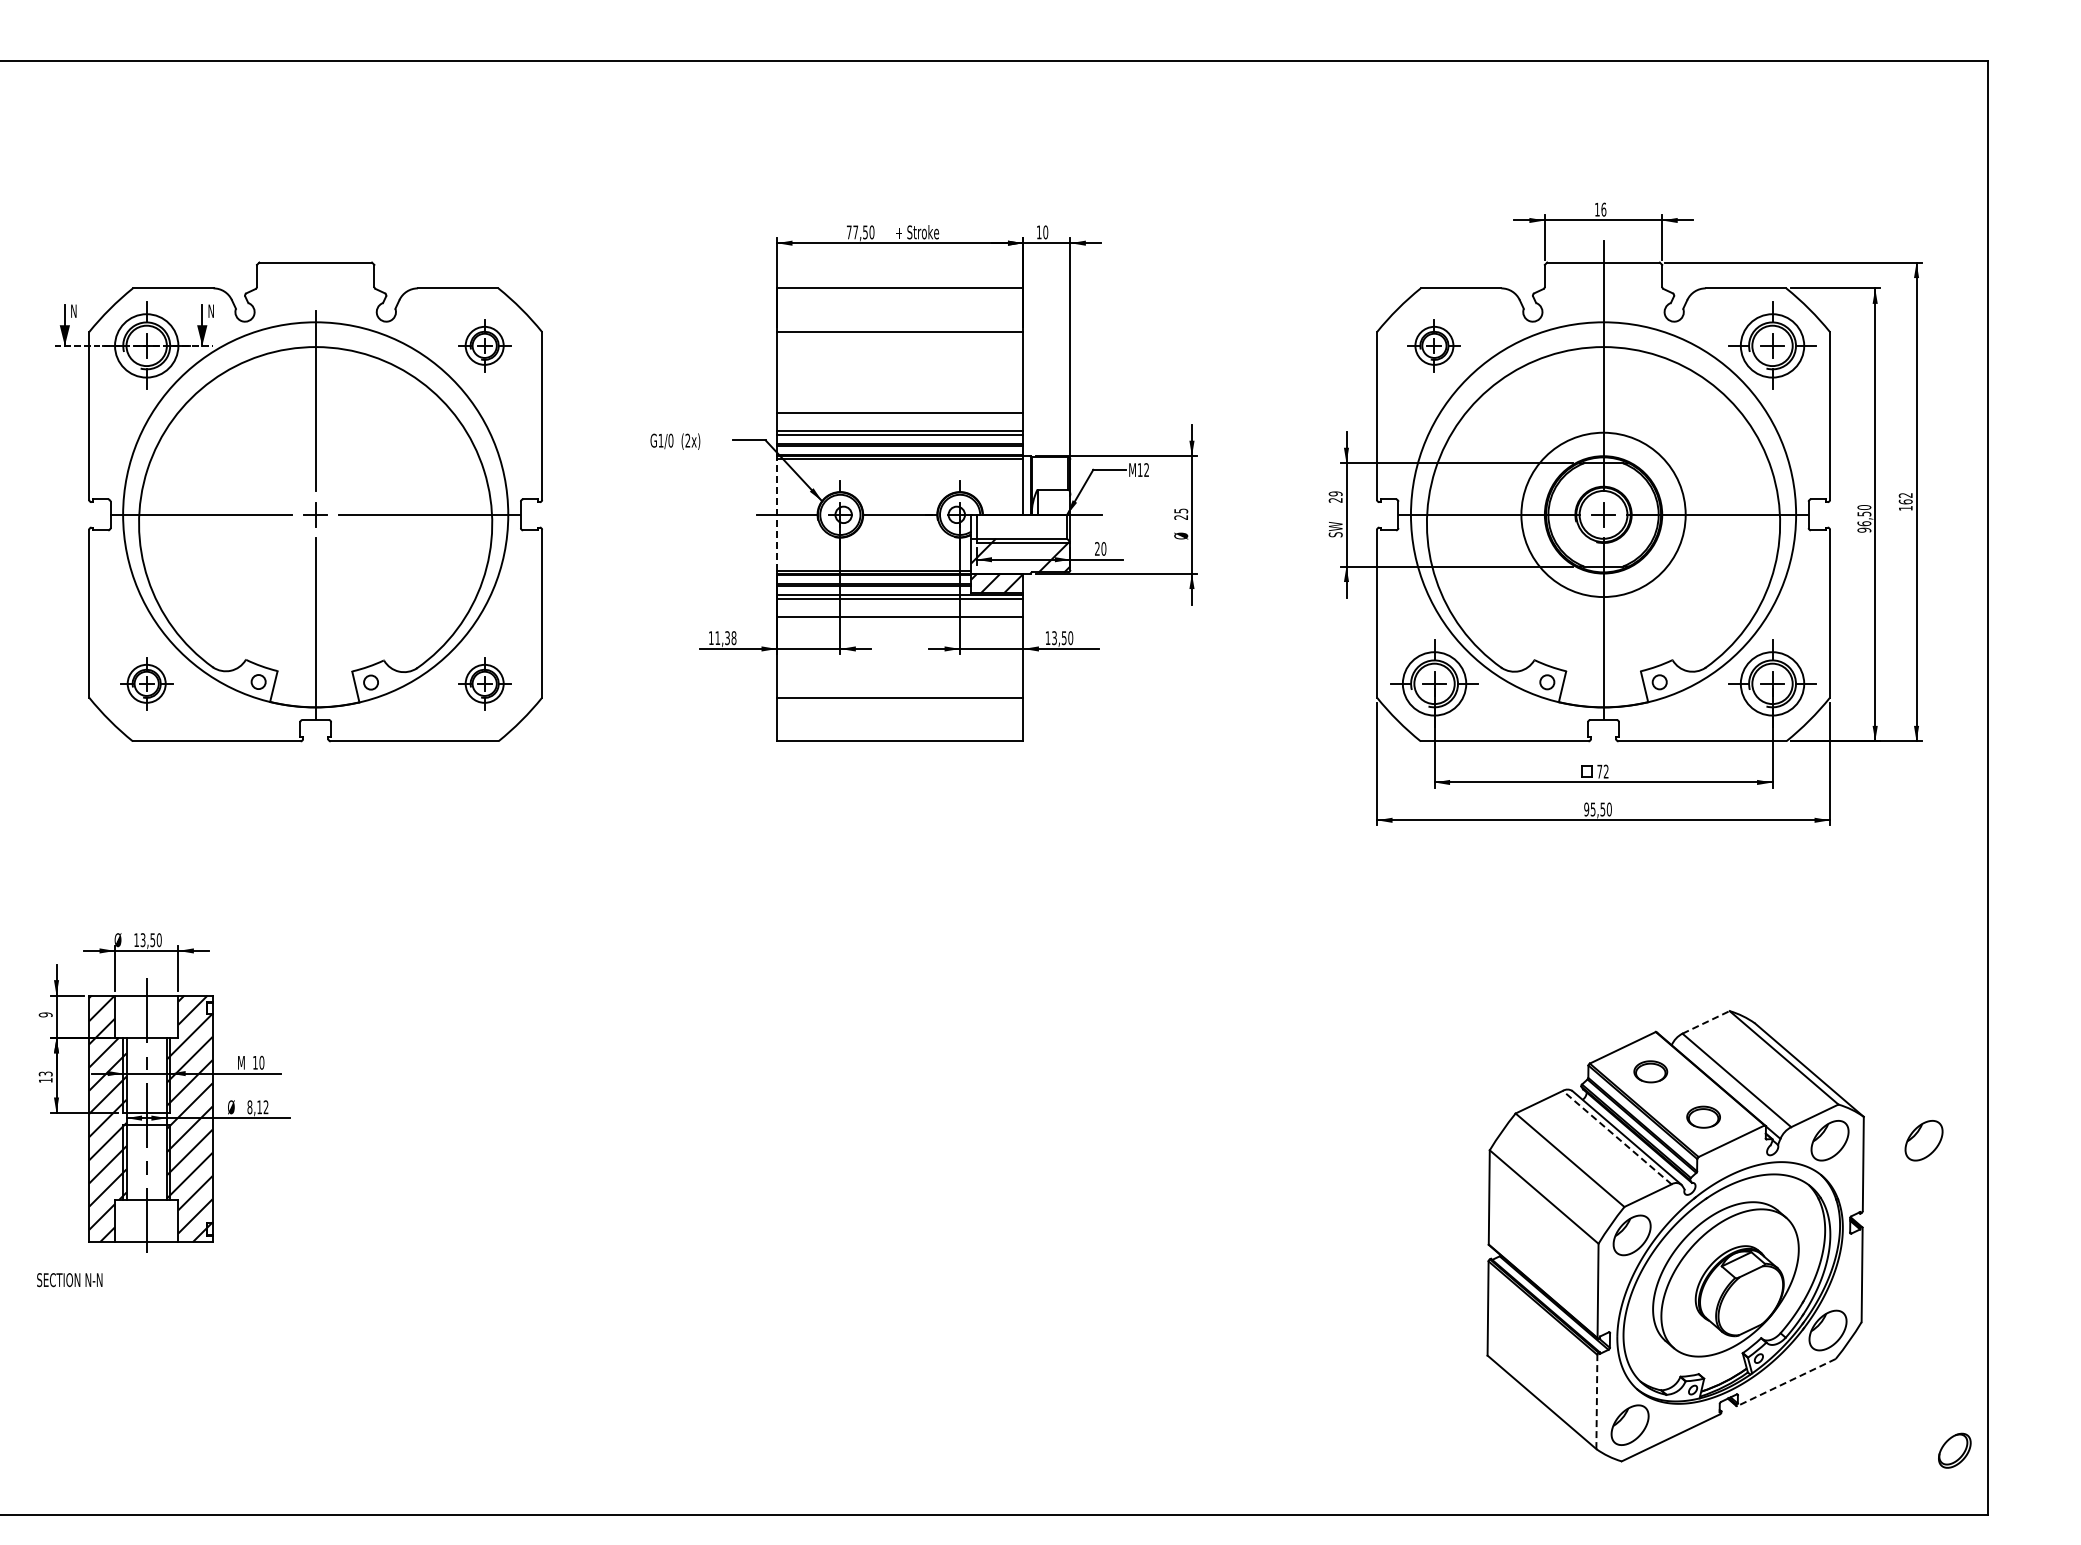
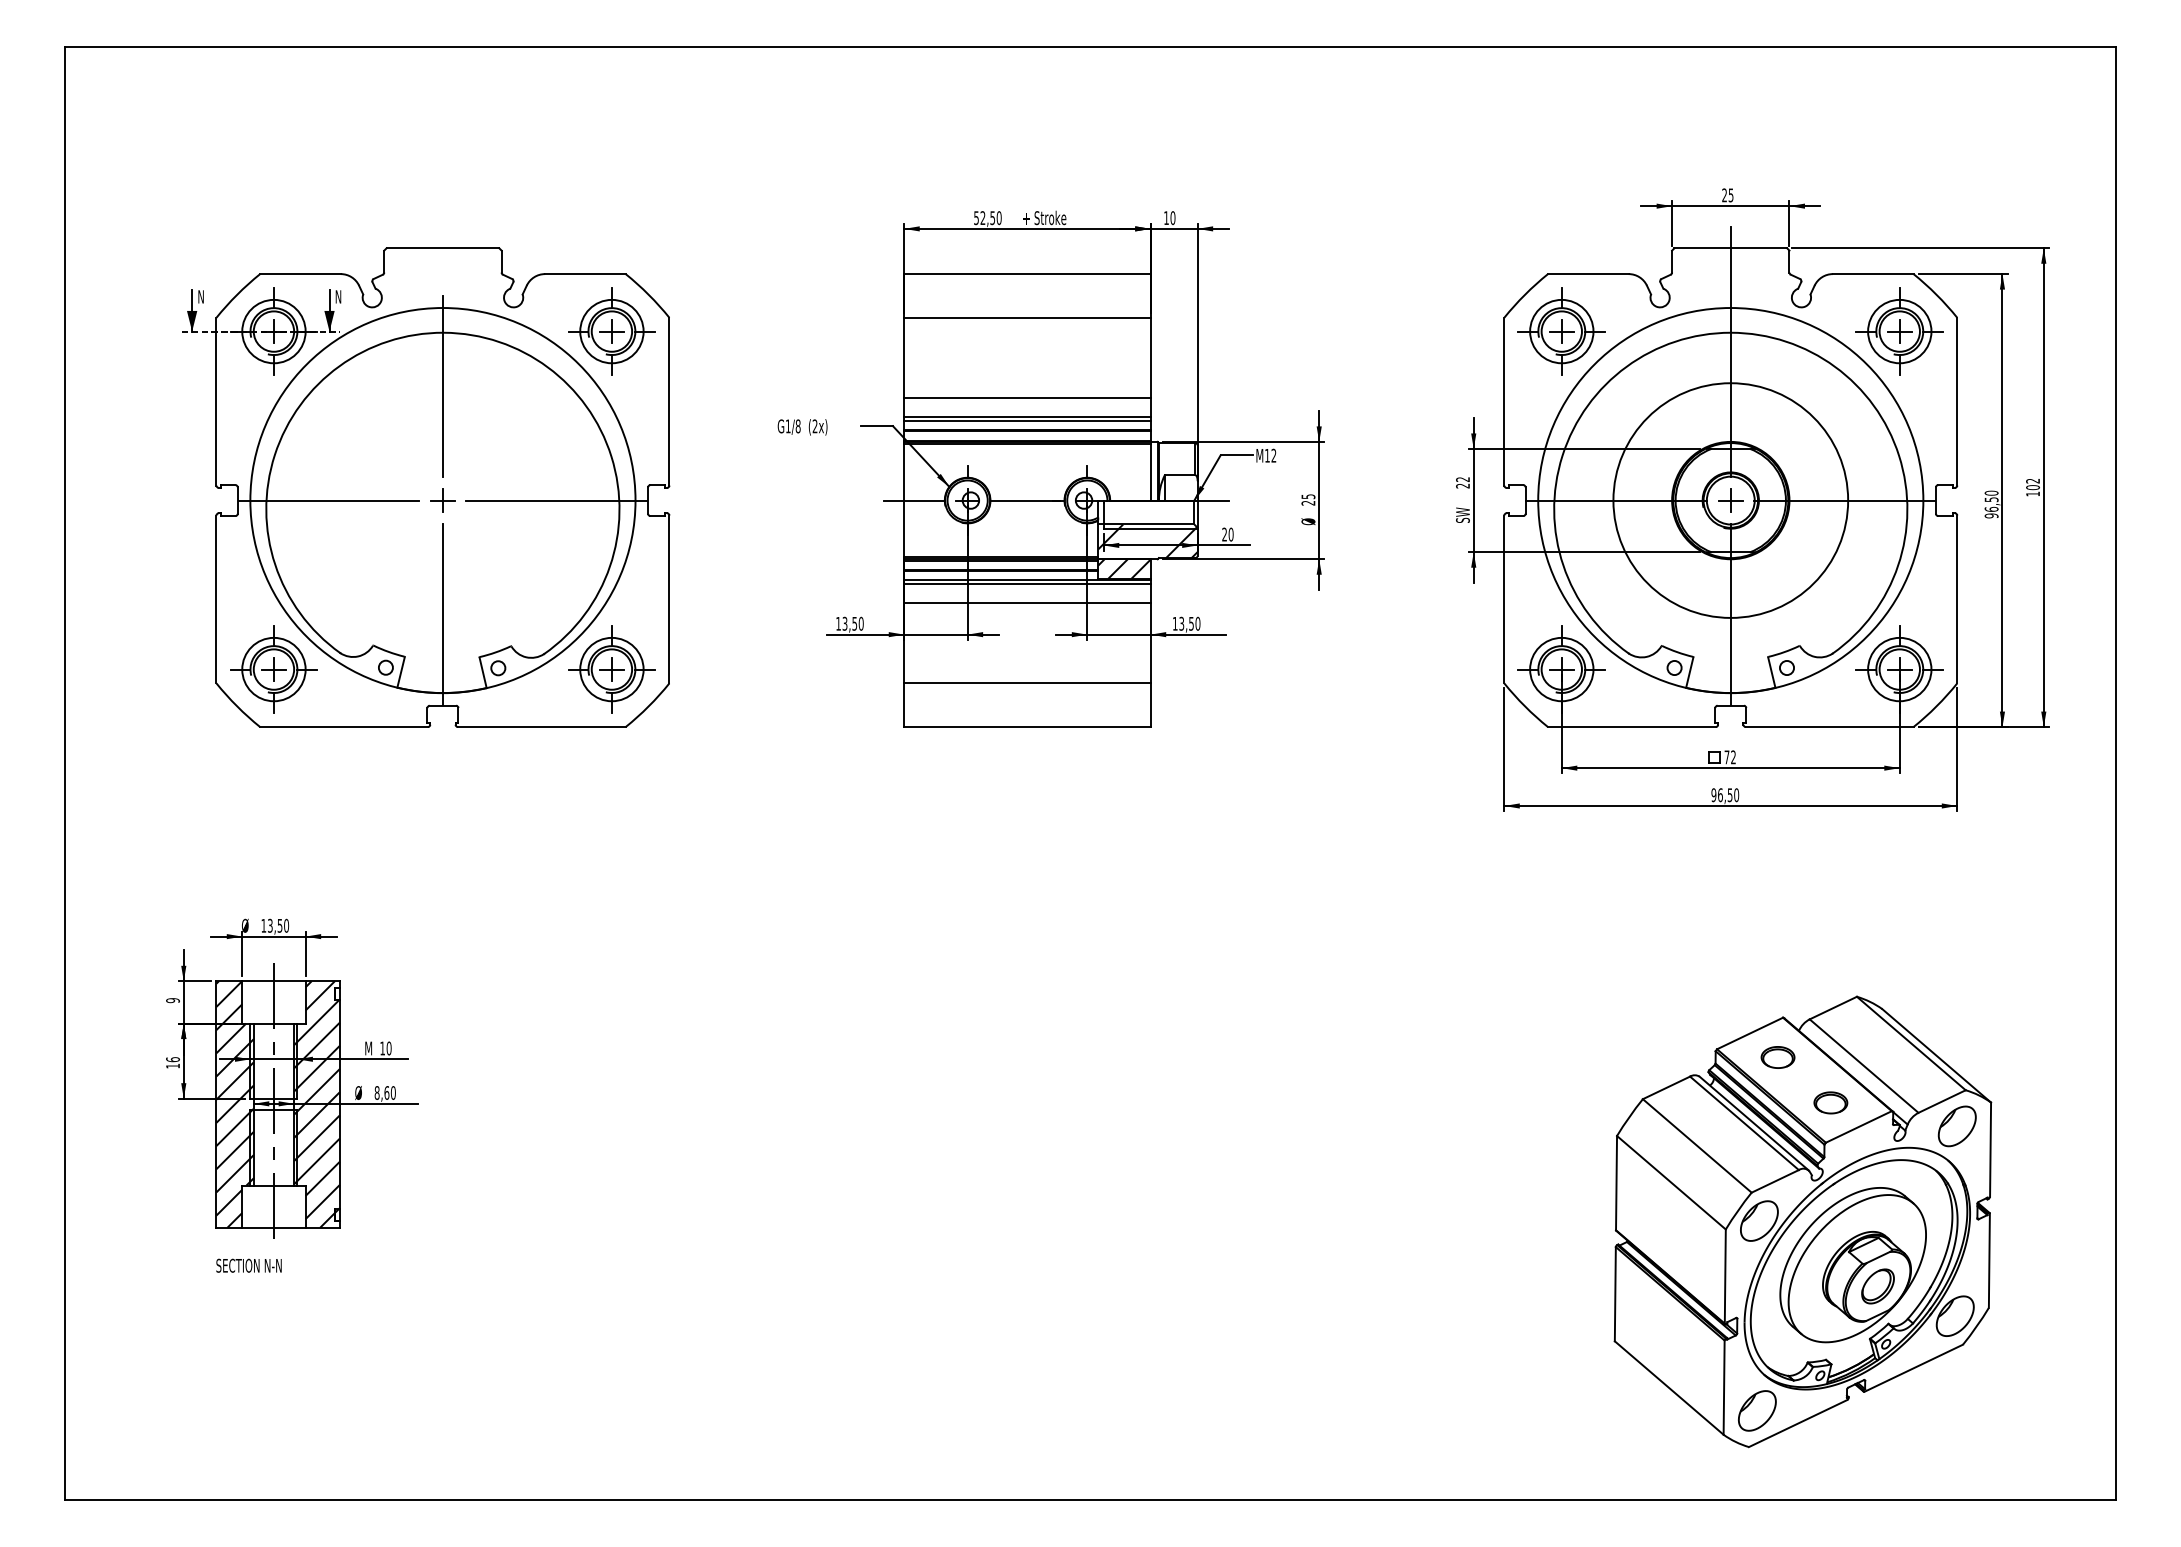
text: (1600, 209) -> (1727, 195), 16 -> 25
text: (852, 232) -> (979, 218), 77,50 -> 52,50
part: (484, 345) -> (611, 331), size x1.67
part: (1434, 345) -> (1561, 331), size x1.67
text: (670, 439) -> (797, 425), G1/0 -> G1/8
text: (1335, 493) -> (1462, 479), 29 -> 22
text: (1905, 501) -> (2032, 487), 162 -> 102
line: (777, 514) -> (904, 500), dashed -> solid
circle: (1603, 514) -> (1730, 500), size x1.43
text: (725, 637) -> (852, 623), 11,38 -> 13,50
part: (146, 683) -> (273, 669), size x1.67
part: (484, 683) -> (611, 669), size x1.67
text: (1593, 809) -> (1720, 795), 95,50 -> 96,50
line: (1706, 1021) -> (1833, 1007), dashed -> solid
text: (45, 1073) -> (172, 1059), 13 -> 16
text: (262, 1106) -> (389, 1092), 8,12 -> 8,60
line: (1617, 1137) -> (1744, 1123), dashed -> solid
part: (1923, 1140) -> (2050, 1126), removed
text: (69, 1279) -> (248, 1265), moved
line: (1786, 1382) -> (1913, 1368), dashed -> solid
line: (1597, 1401) -> (1724, 1387), dashed -> solid
part: (1954, 1450) -> (1877, 1286), moved

